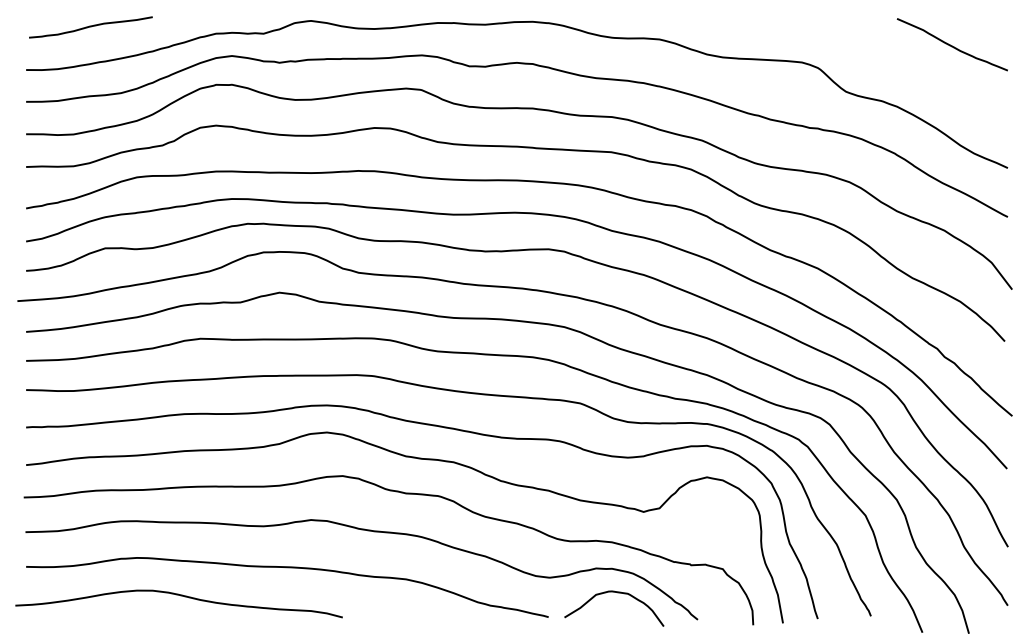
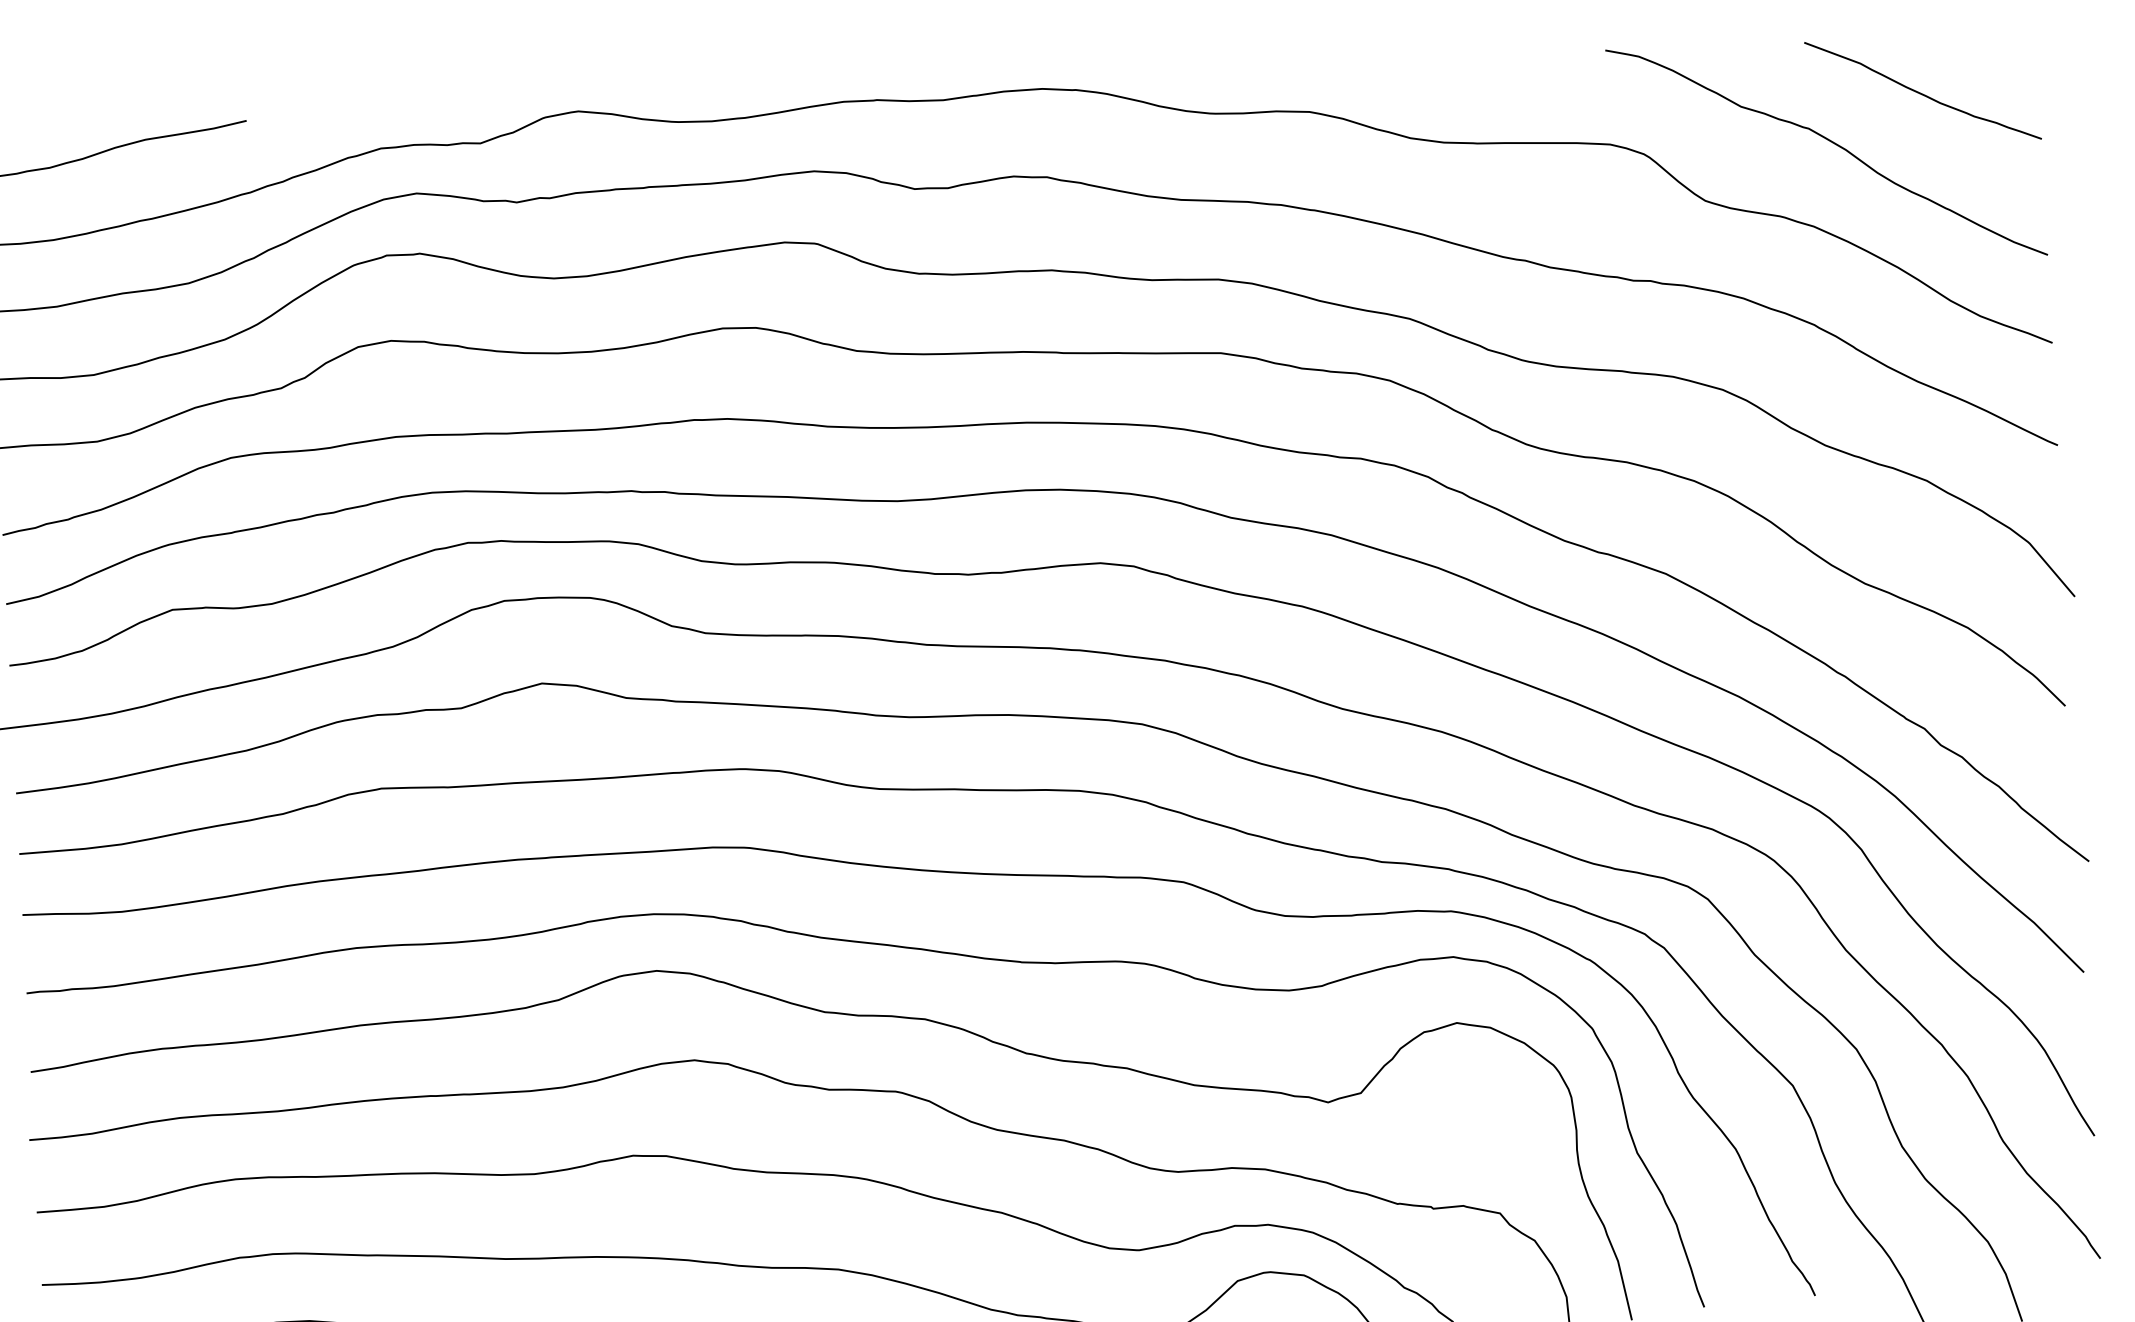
curve: (908, 68) -> (1833, 145), added

